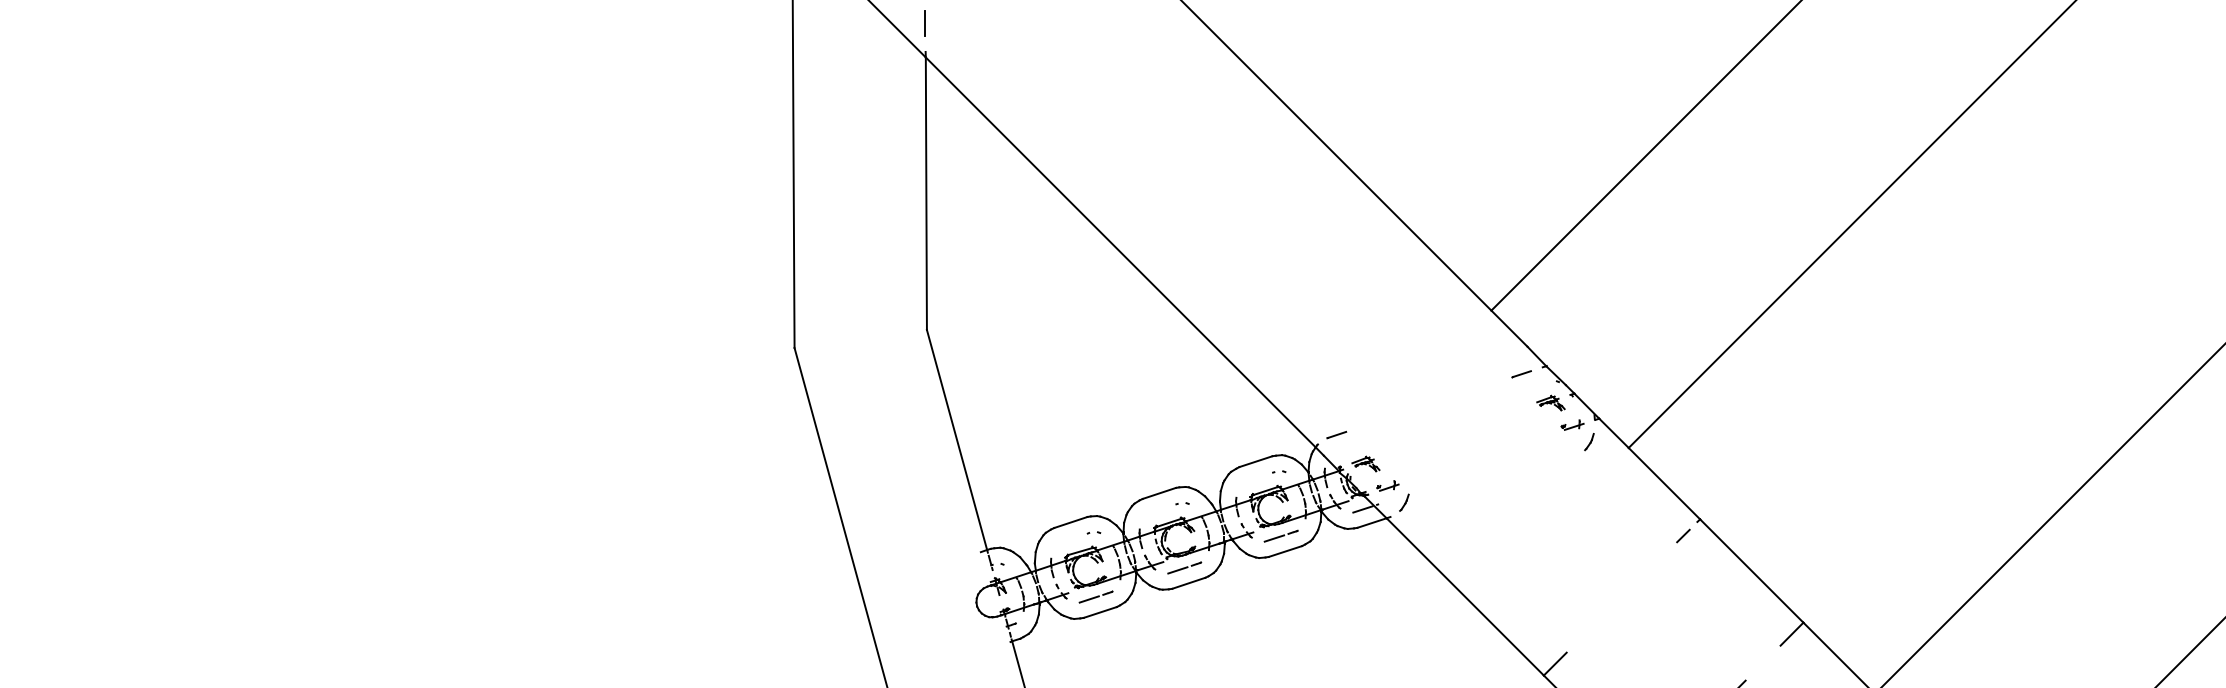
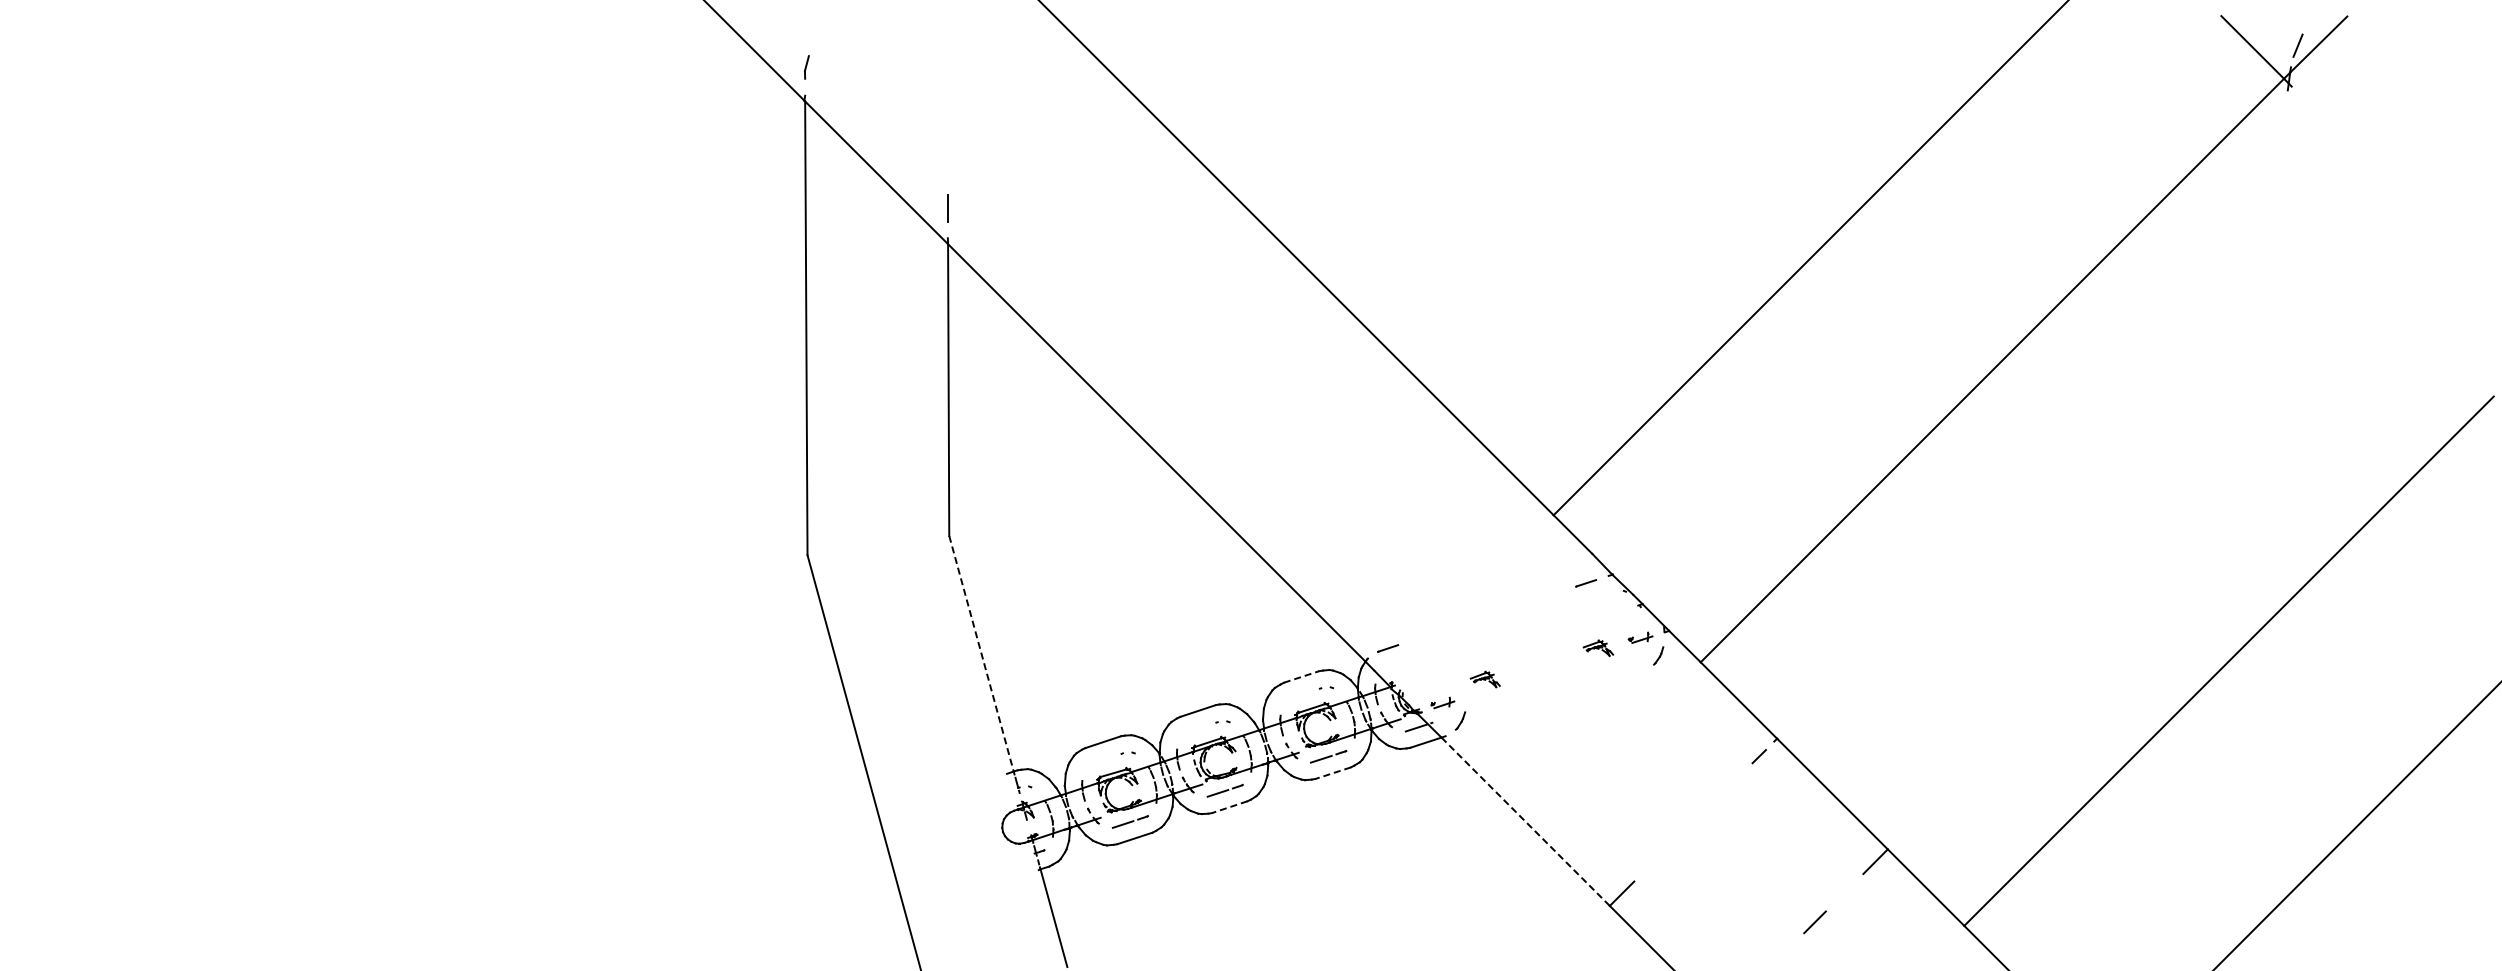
part: (1550, 402) -> (1598, 647), moved
line: (957, 440) -> (981, 654), solid -> dashed
line: (1255, 461) -> (1301, 676), solid -> dashed
part: (1365, 464) -> (1484, 679), moved
line: (1285, 551) -> (1333, 773), solid -> dashed
line: (1188, 583) -> (1229, 807), solid -> dashed
line: (1466, 597) -> (1526, 822), solid -> dashed

